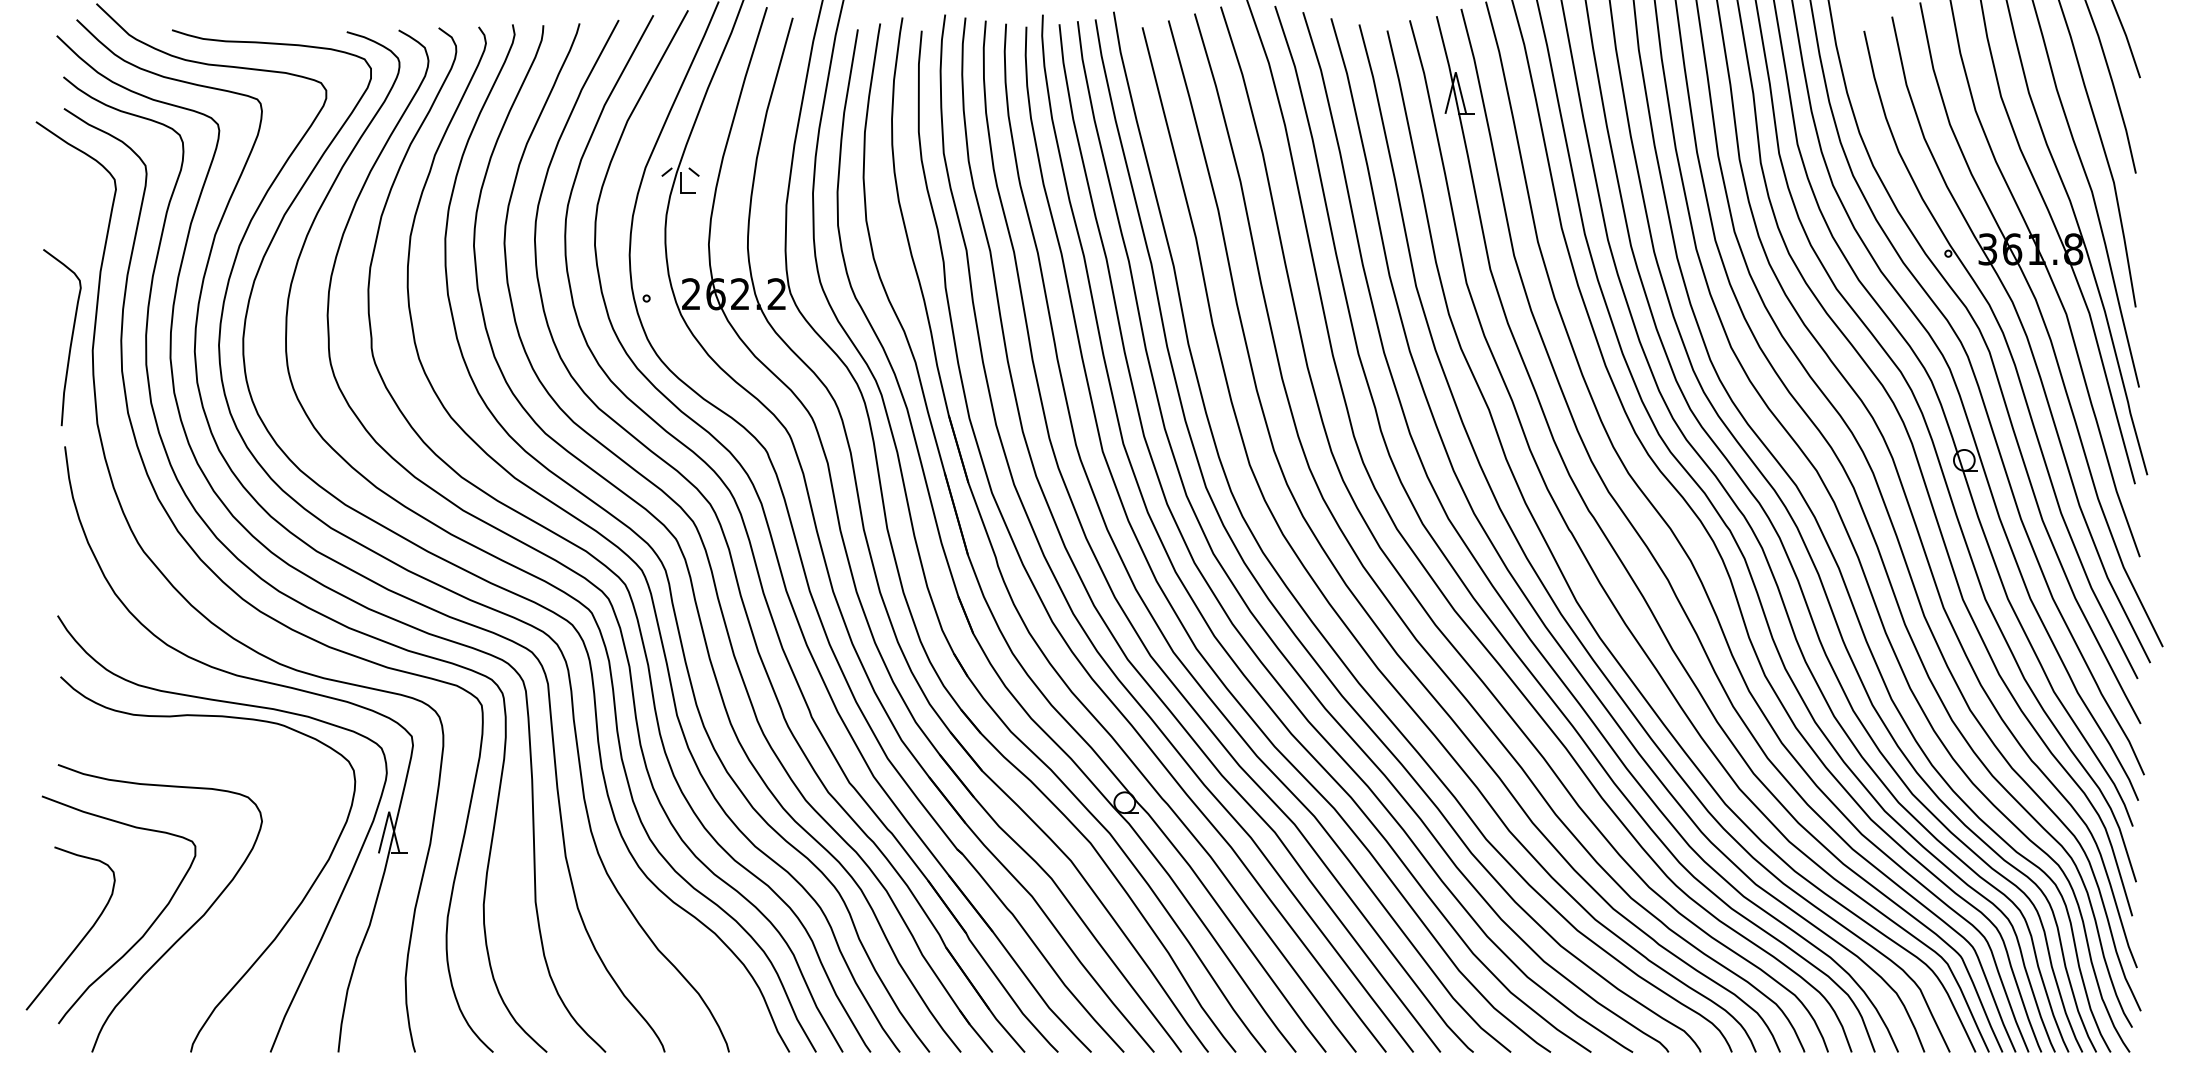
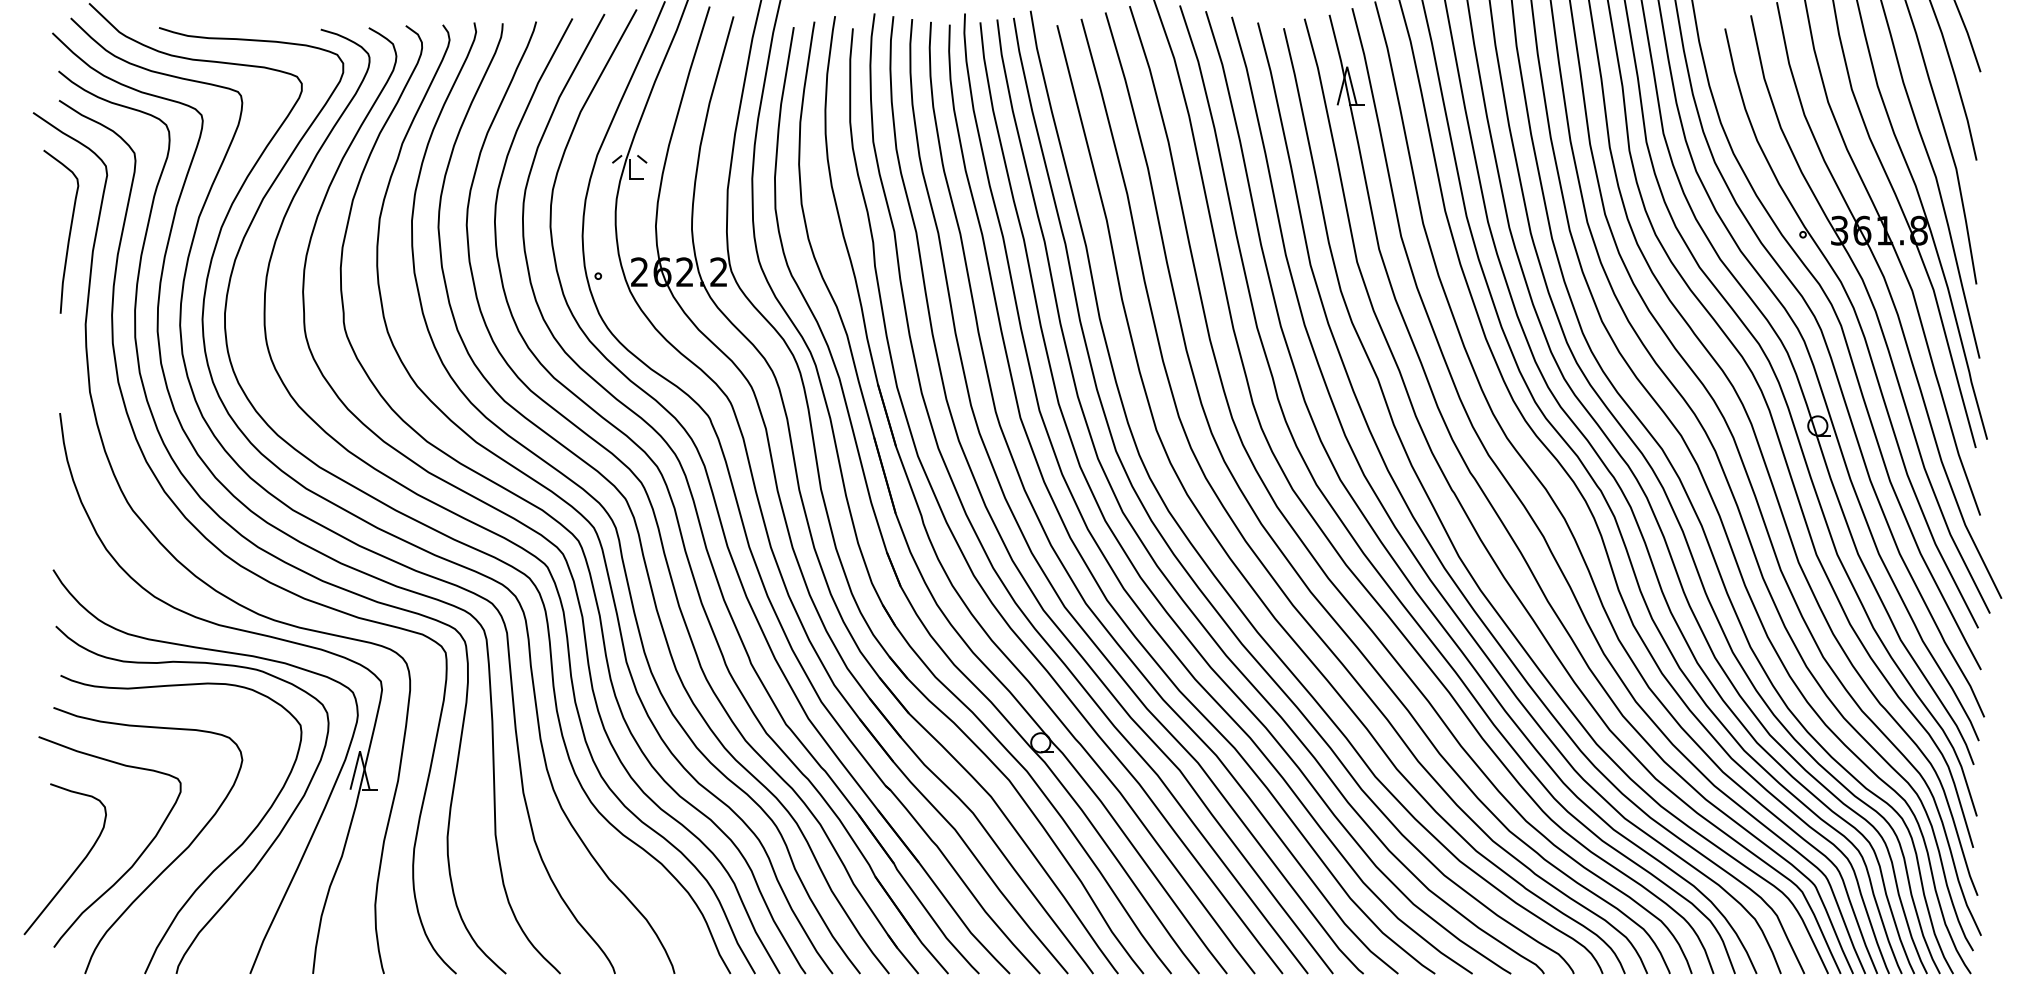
curve: (70, 339) -> (68, 233), moved
curve: (237, 933) -> (219, 863), added

